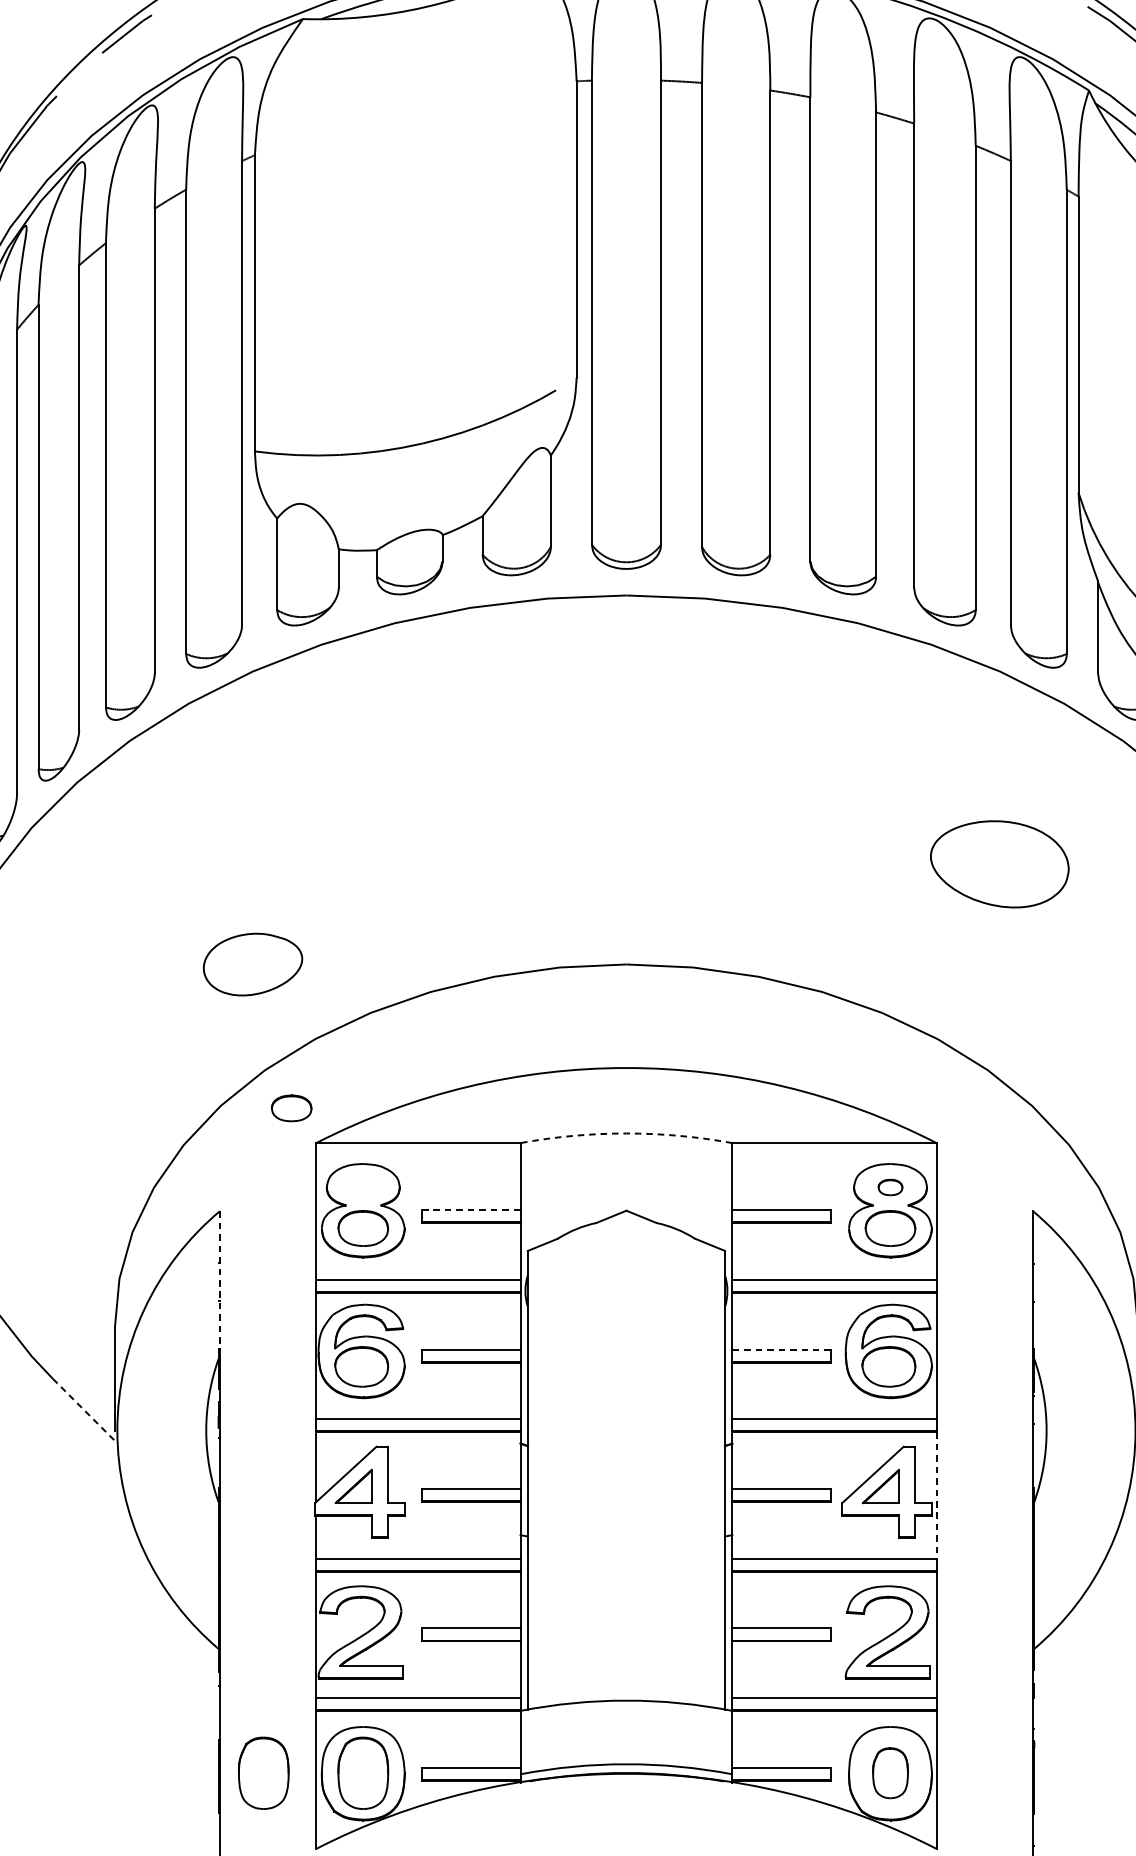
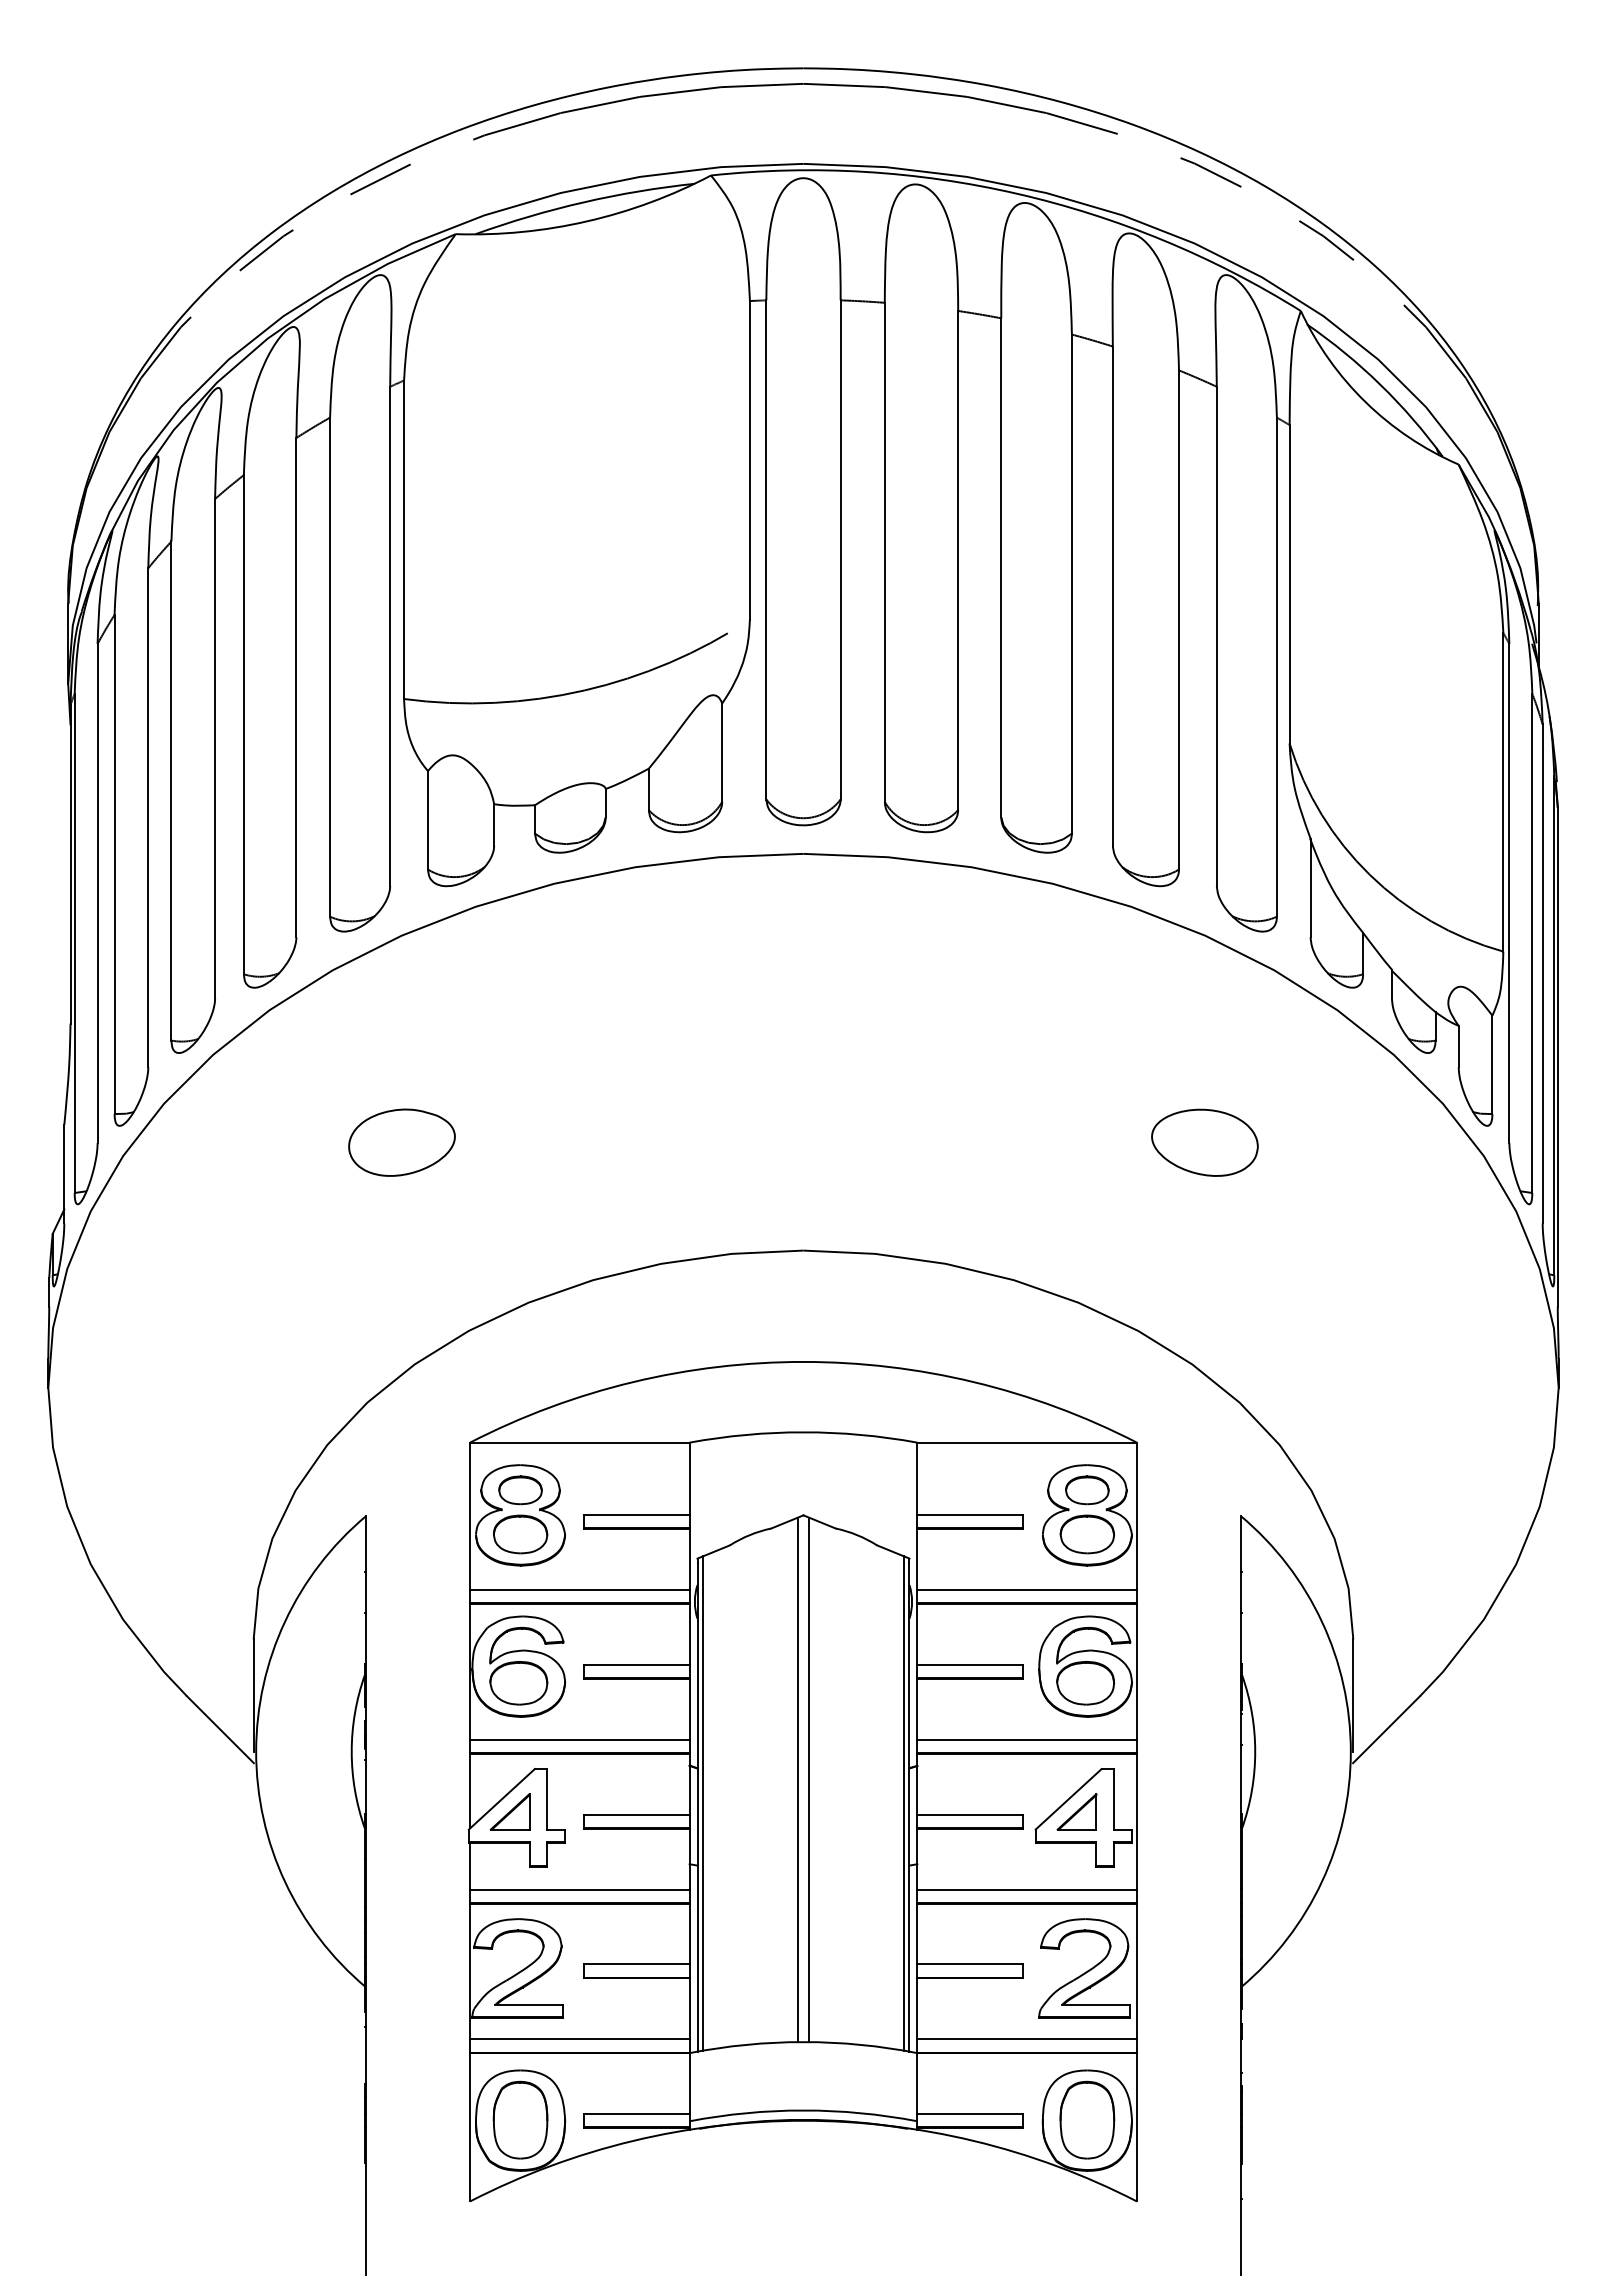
part: (999, 863) -> (1204, 1142), size x0.71
part: (252, 964) -> (401, 1142), moved
part: (291, 1108) -> (520, 1490), moved
arc: (626, 1133) -> (803, 1432), dashed -> solid
part: (890, 1187) -> (1087, 1490), size x1.67
line: (471, 1209) -> (636, 1514), dashed -> solid
line: (220, 1280) -> (366, 1590), dashed -> solid
line: (781, 1349) -> (970, 1664), dashed -> solid
line: (84, 1410) -> (220, 1730), dashed -> solid
line: (620, 1456) -> (797, 1779), added
line: (632, 1456) -> (809, 1779), added
line: (533, 1478) -> (703, 1803), added
line: (719, 1478) -> (903, 1803), added
line: (936, 1495) -> (1136, 1821), dashed -> solid
part: (263, 1772) -> (413, 2119), removed
part: (890, 1772) -> (1087, 2119), size x1.43

